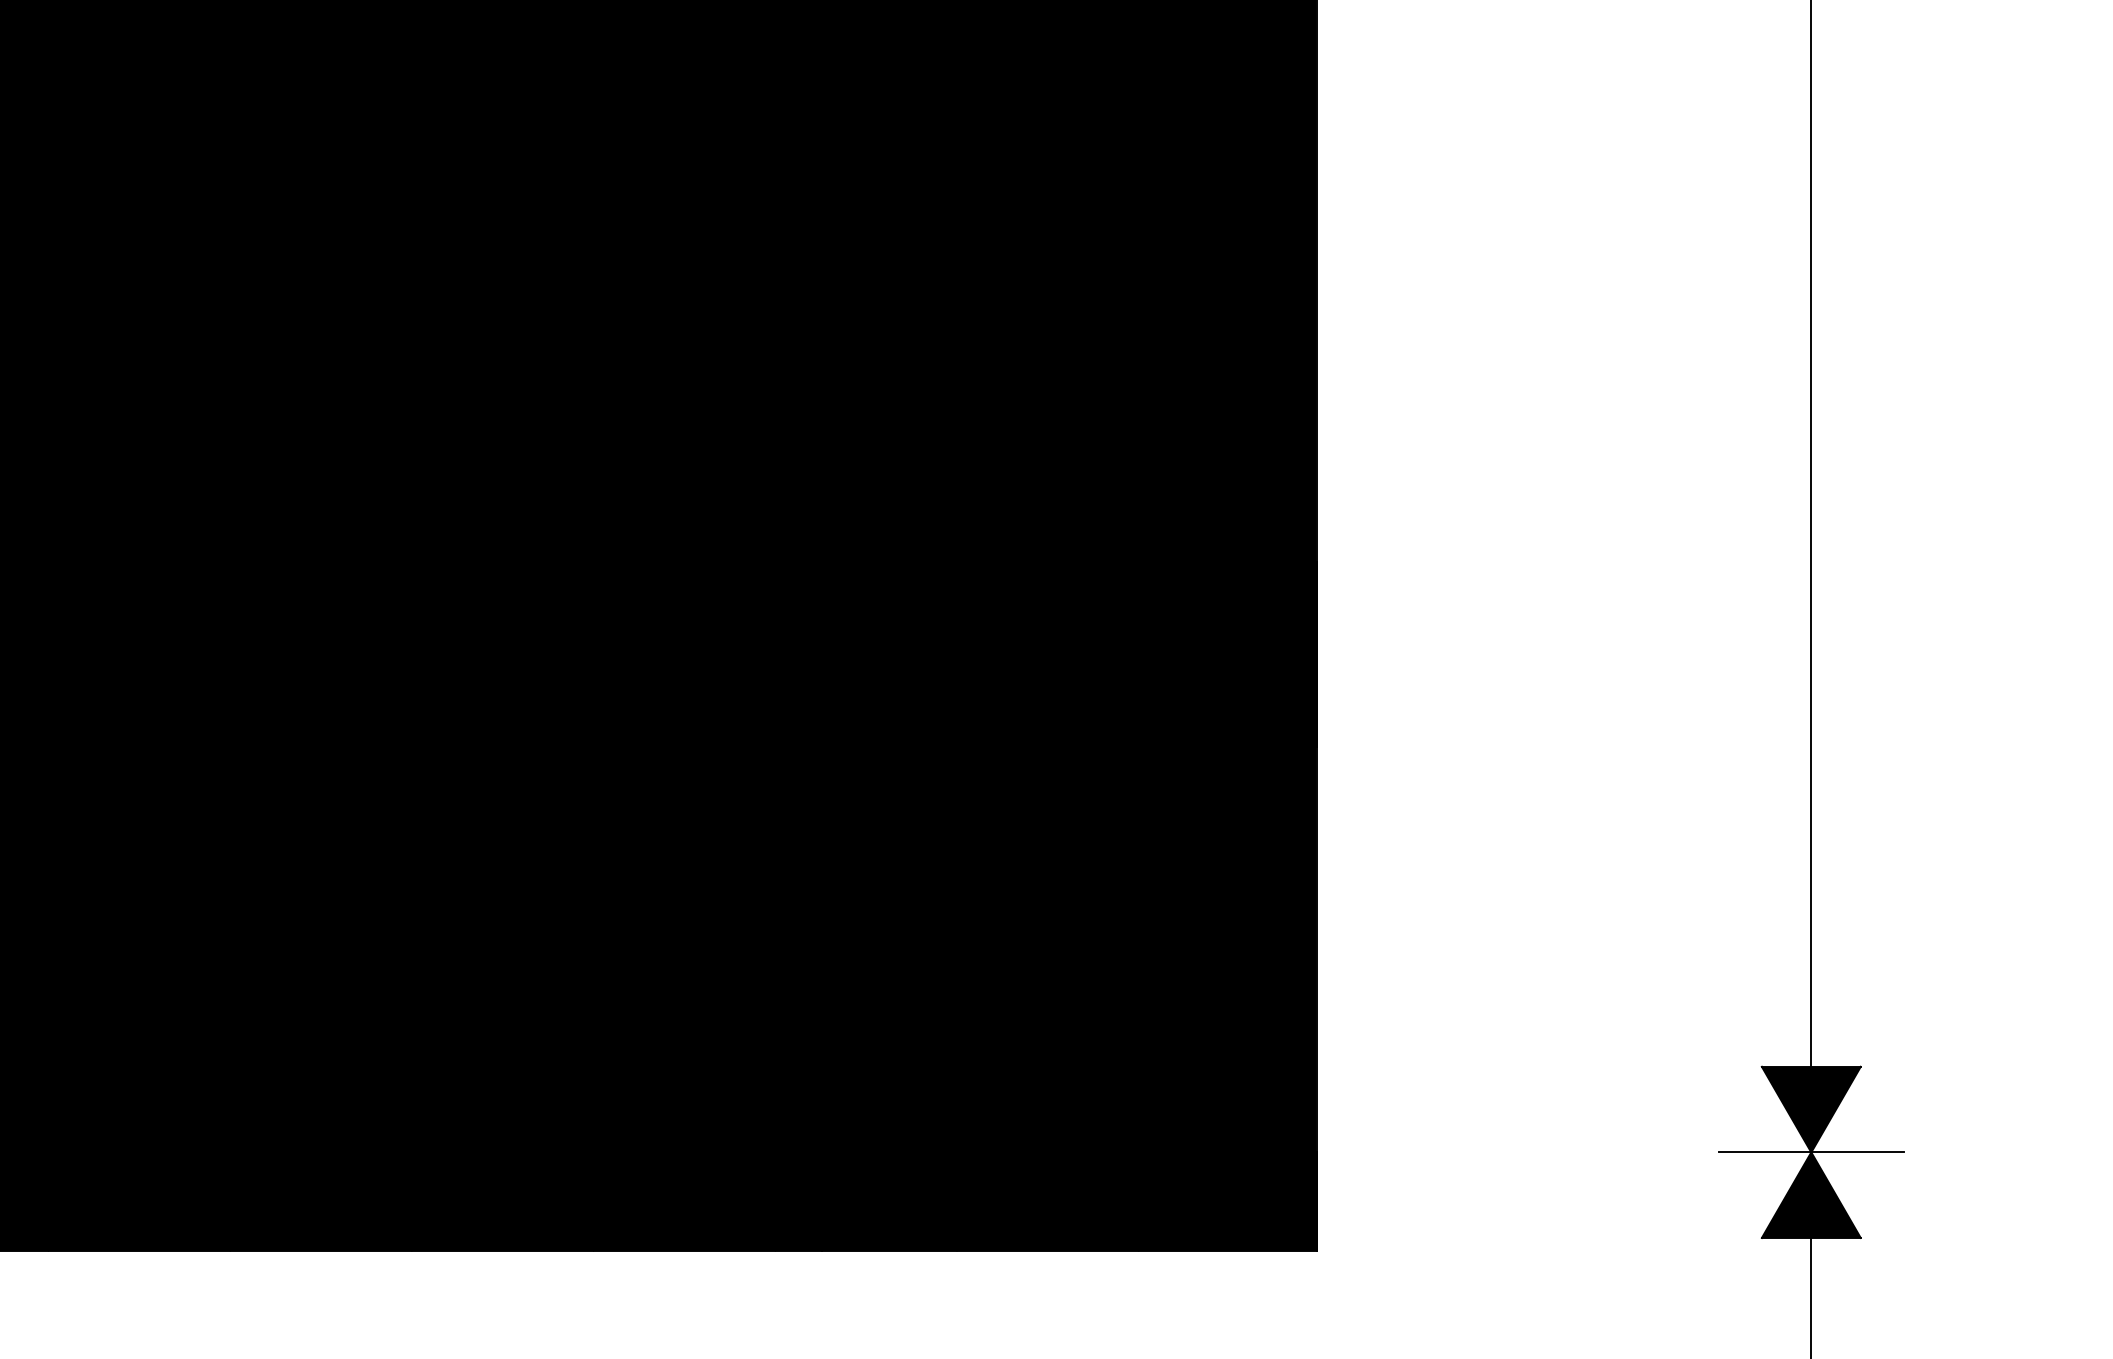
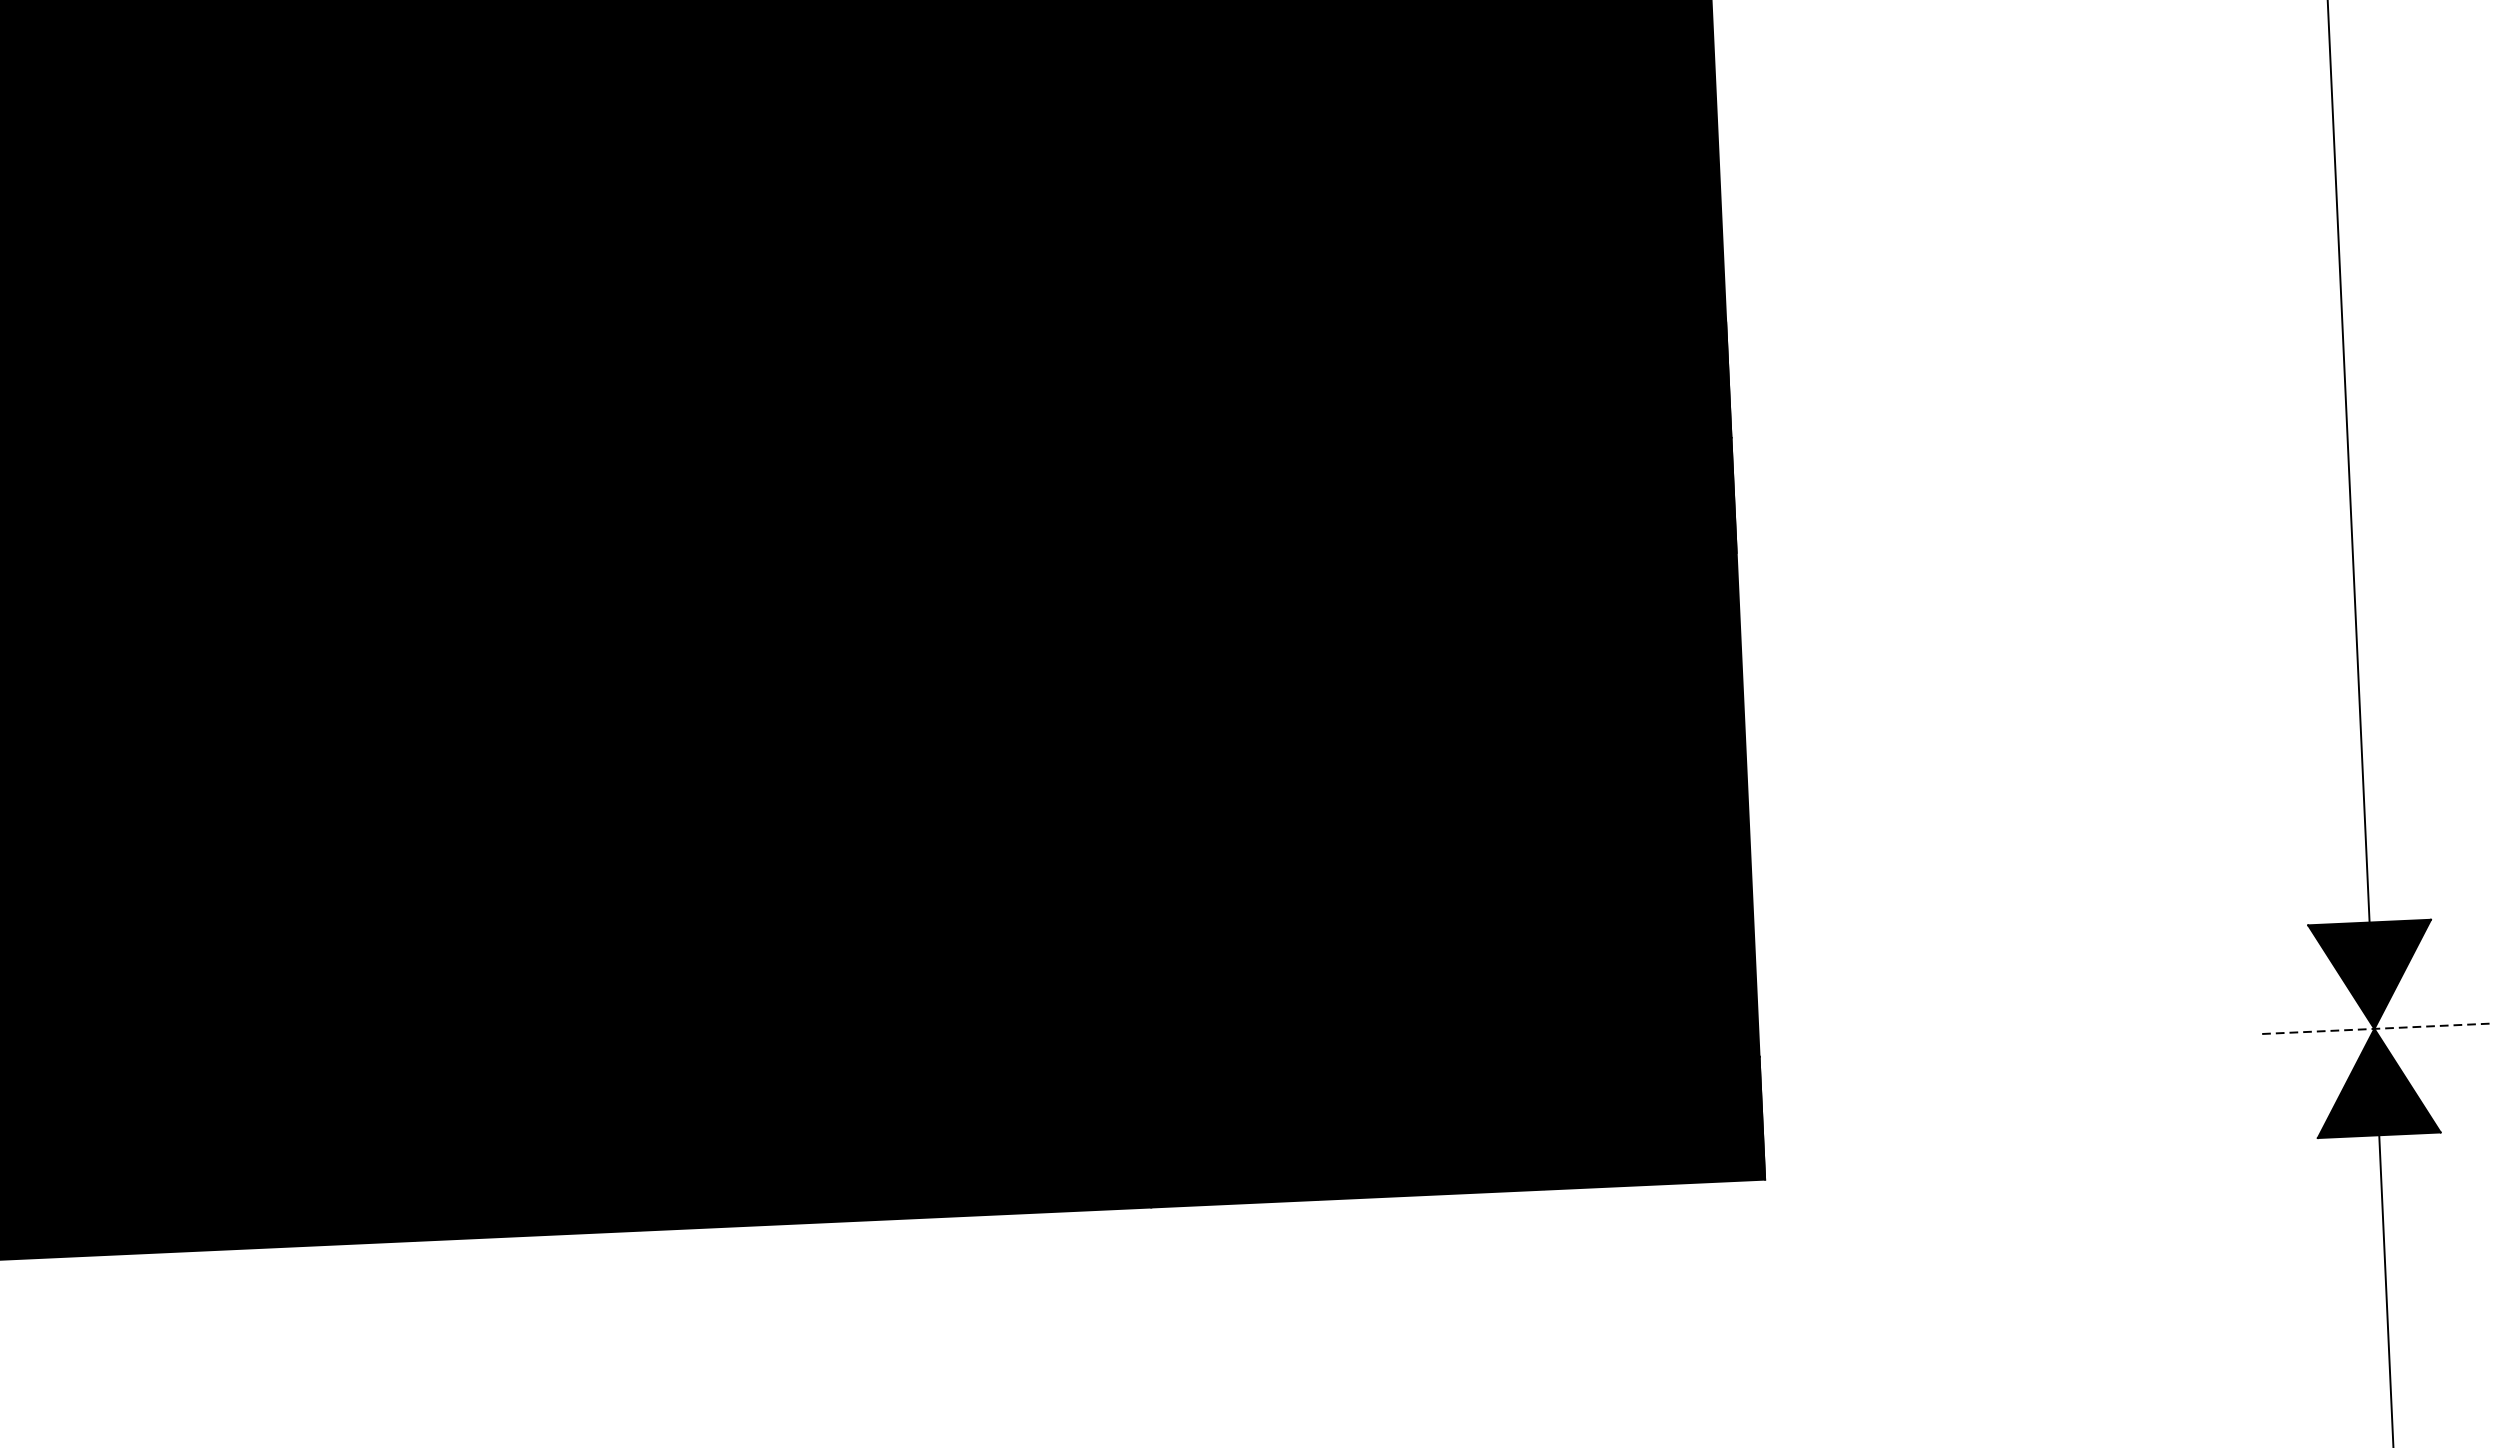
line: (1811, 1152) -> (2374, 1029), solid -> dashed

